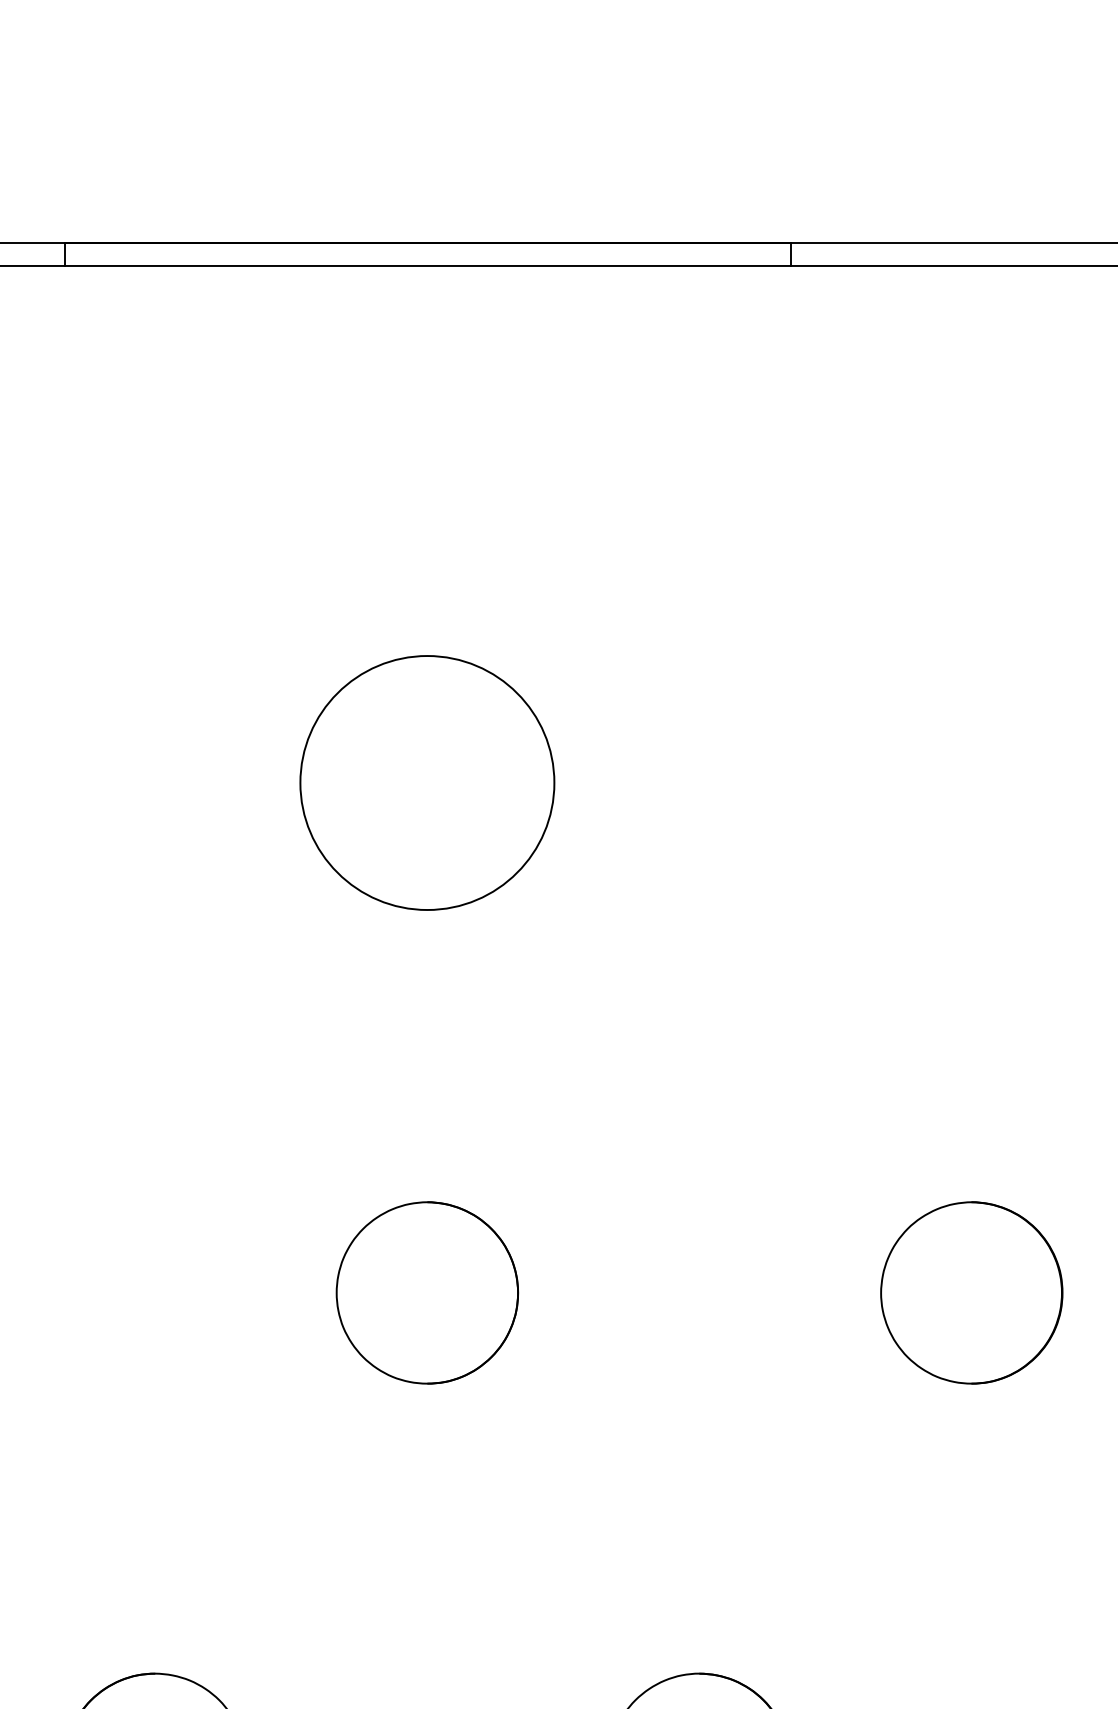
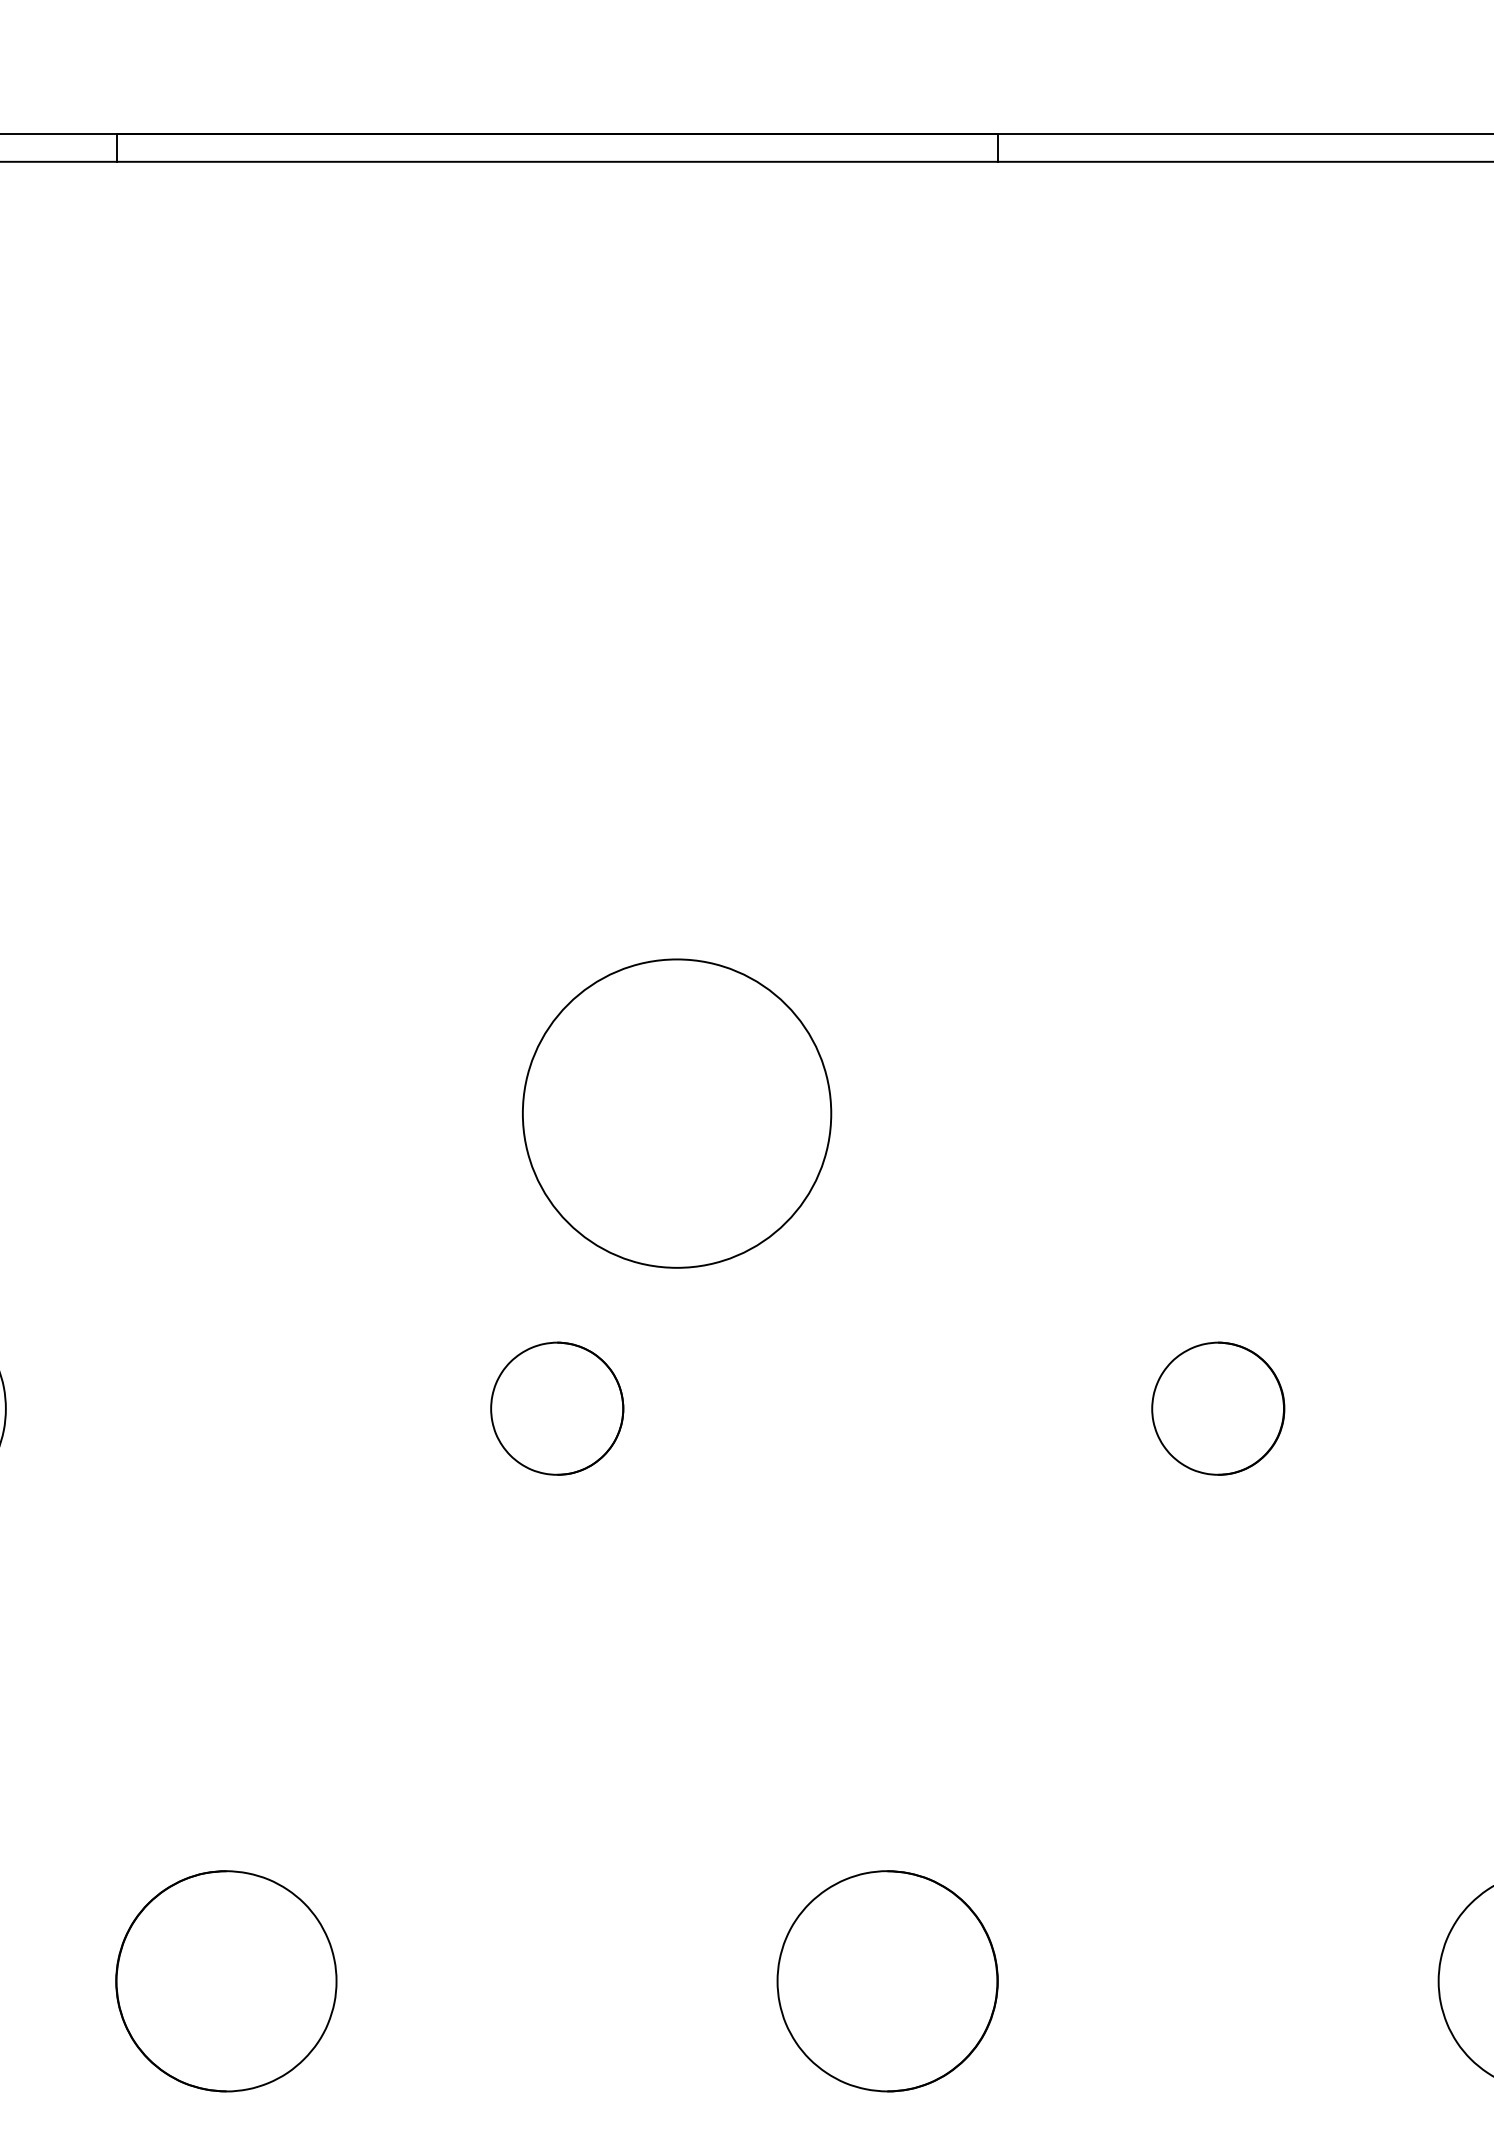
circle: (427, 782) -> (677, 1113), moved
part: (427, 1292) -> (557, 1408), size x0.6
part: (972, 1292) -> (1218, 1408), size x0.6

